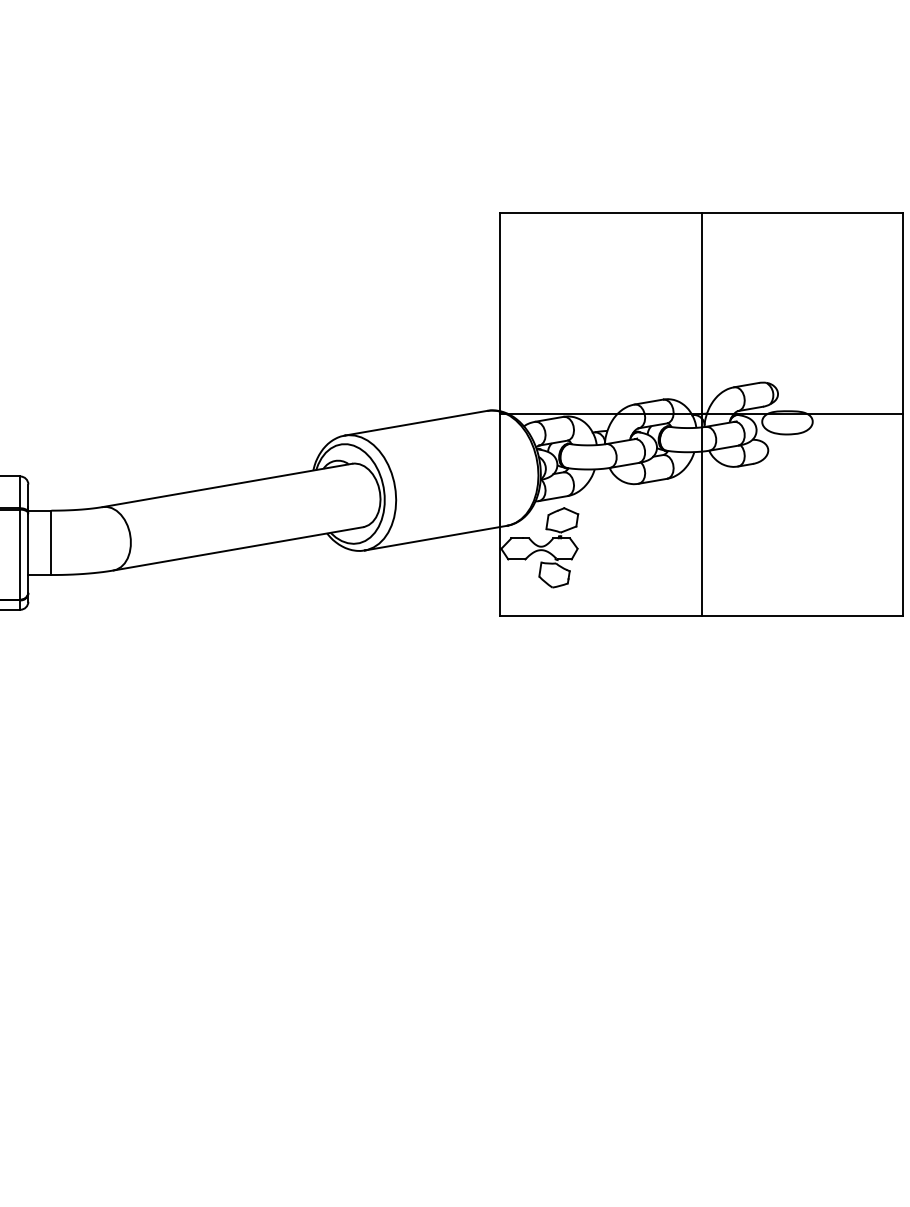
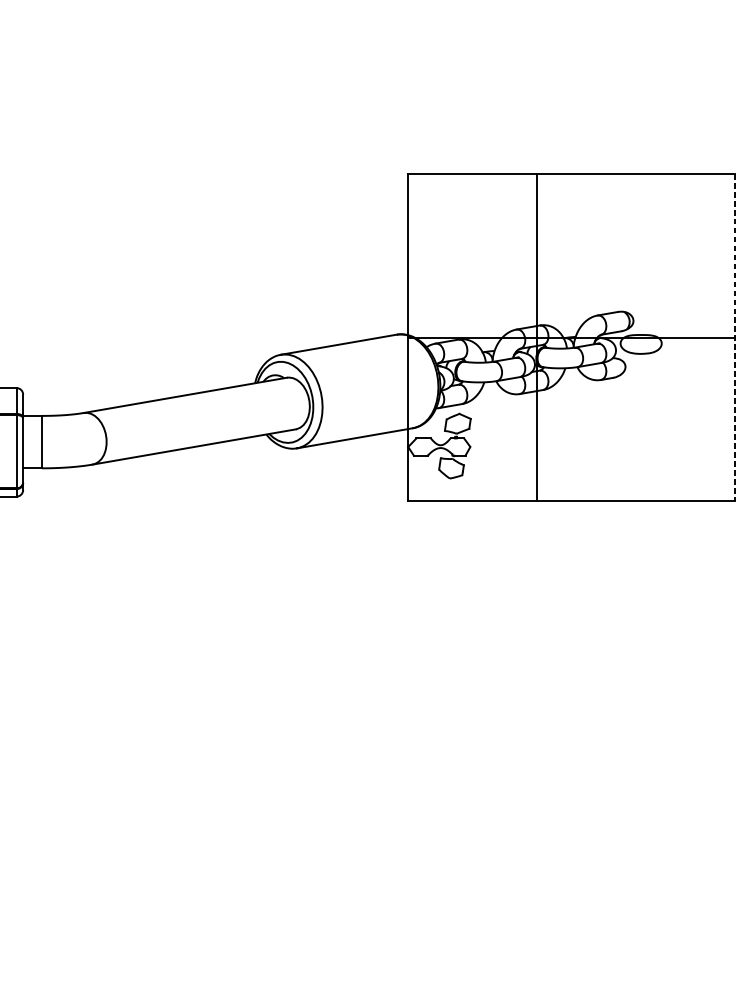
line: (701, 414) -> (536, 337), moved
line: (902, 414) -> (734, 337), solid -> dashed

